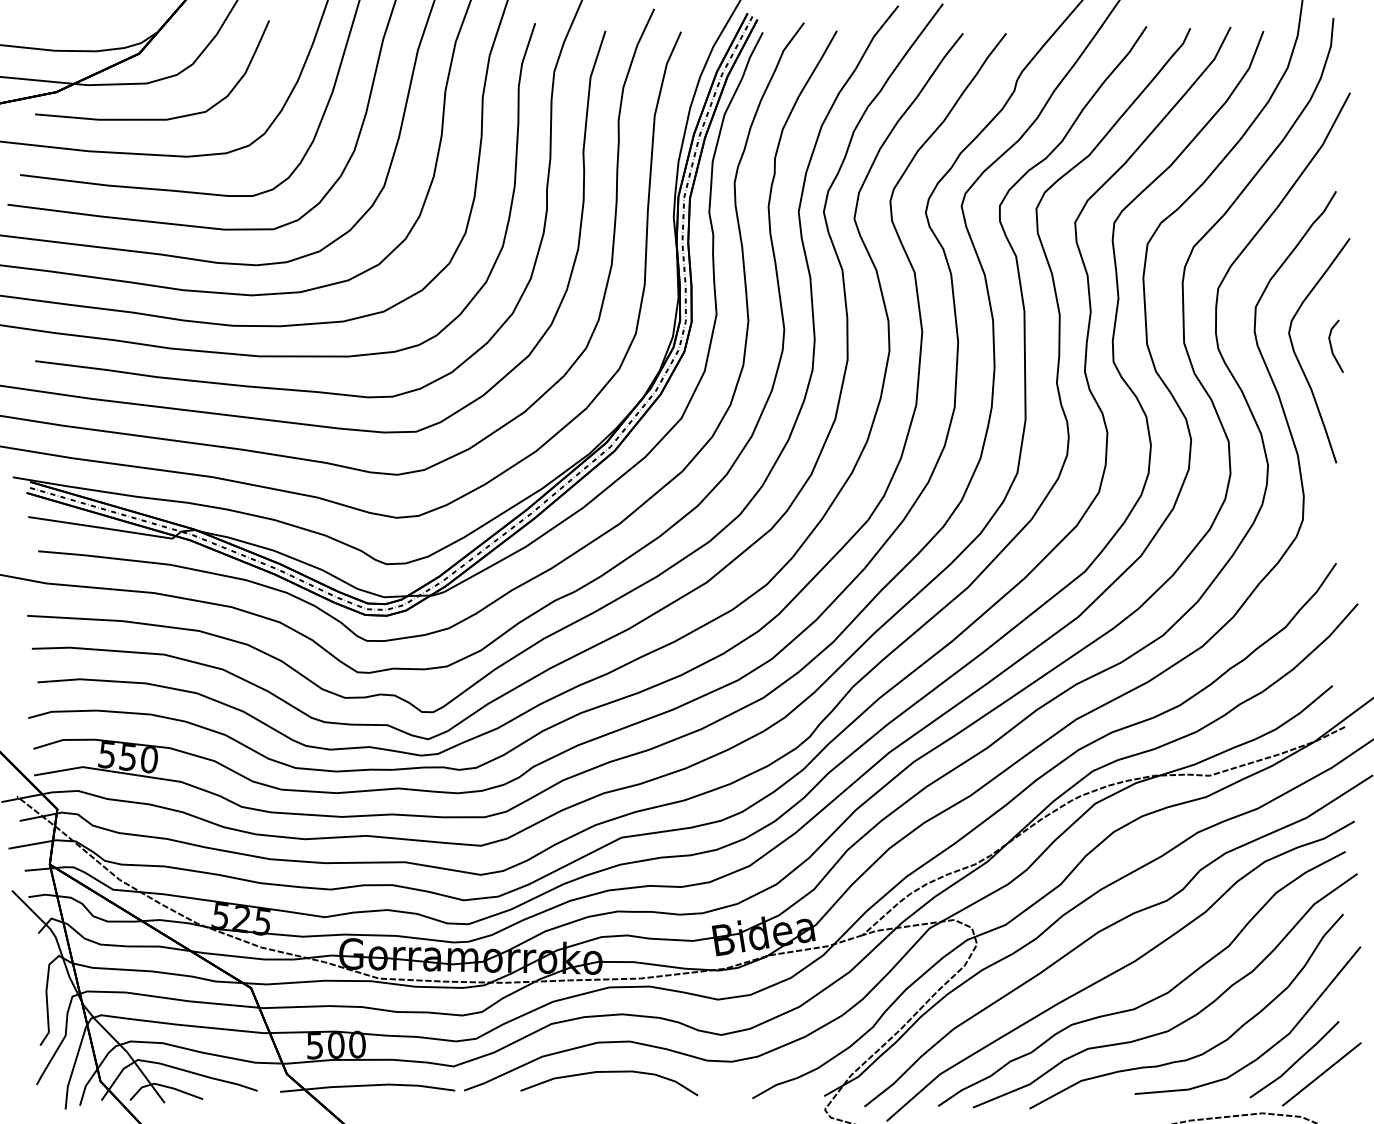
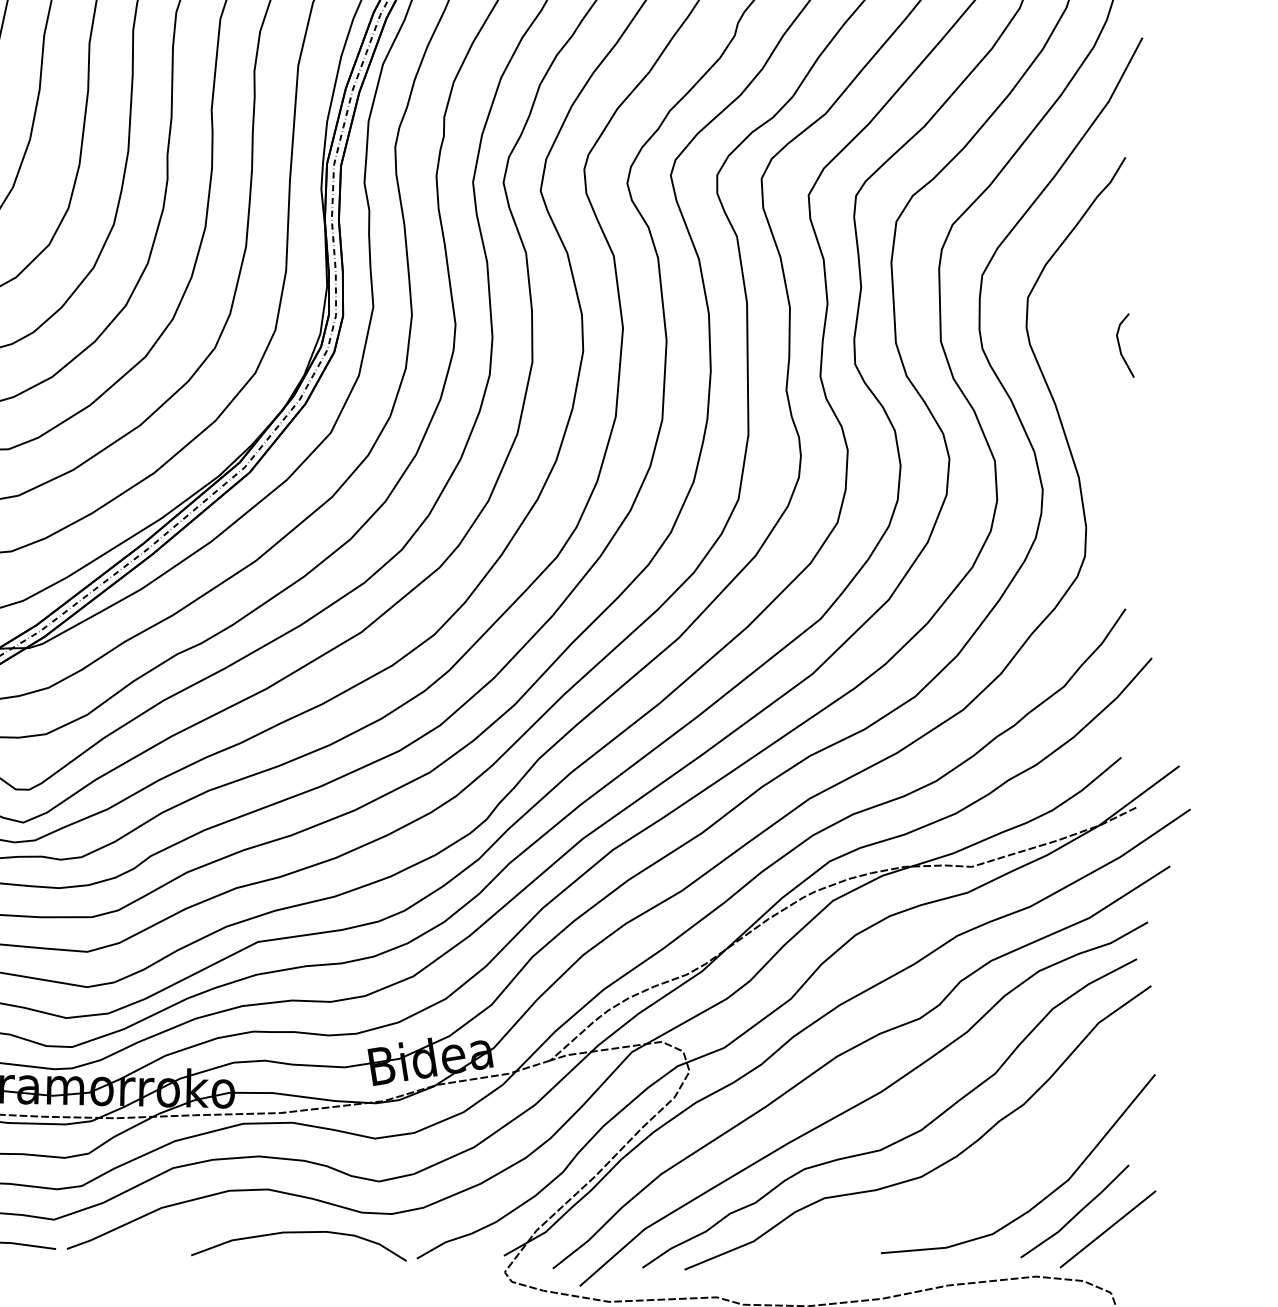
curve: (1299, 360) -> (1080, 362), removed
curve: (1211, 1047) -> (974, 1196), removed
curve: (609, 1072) -> (299, 1233), moved

